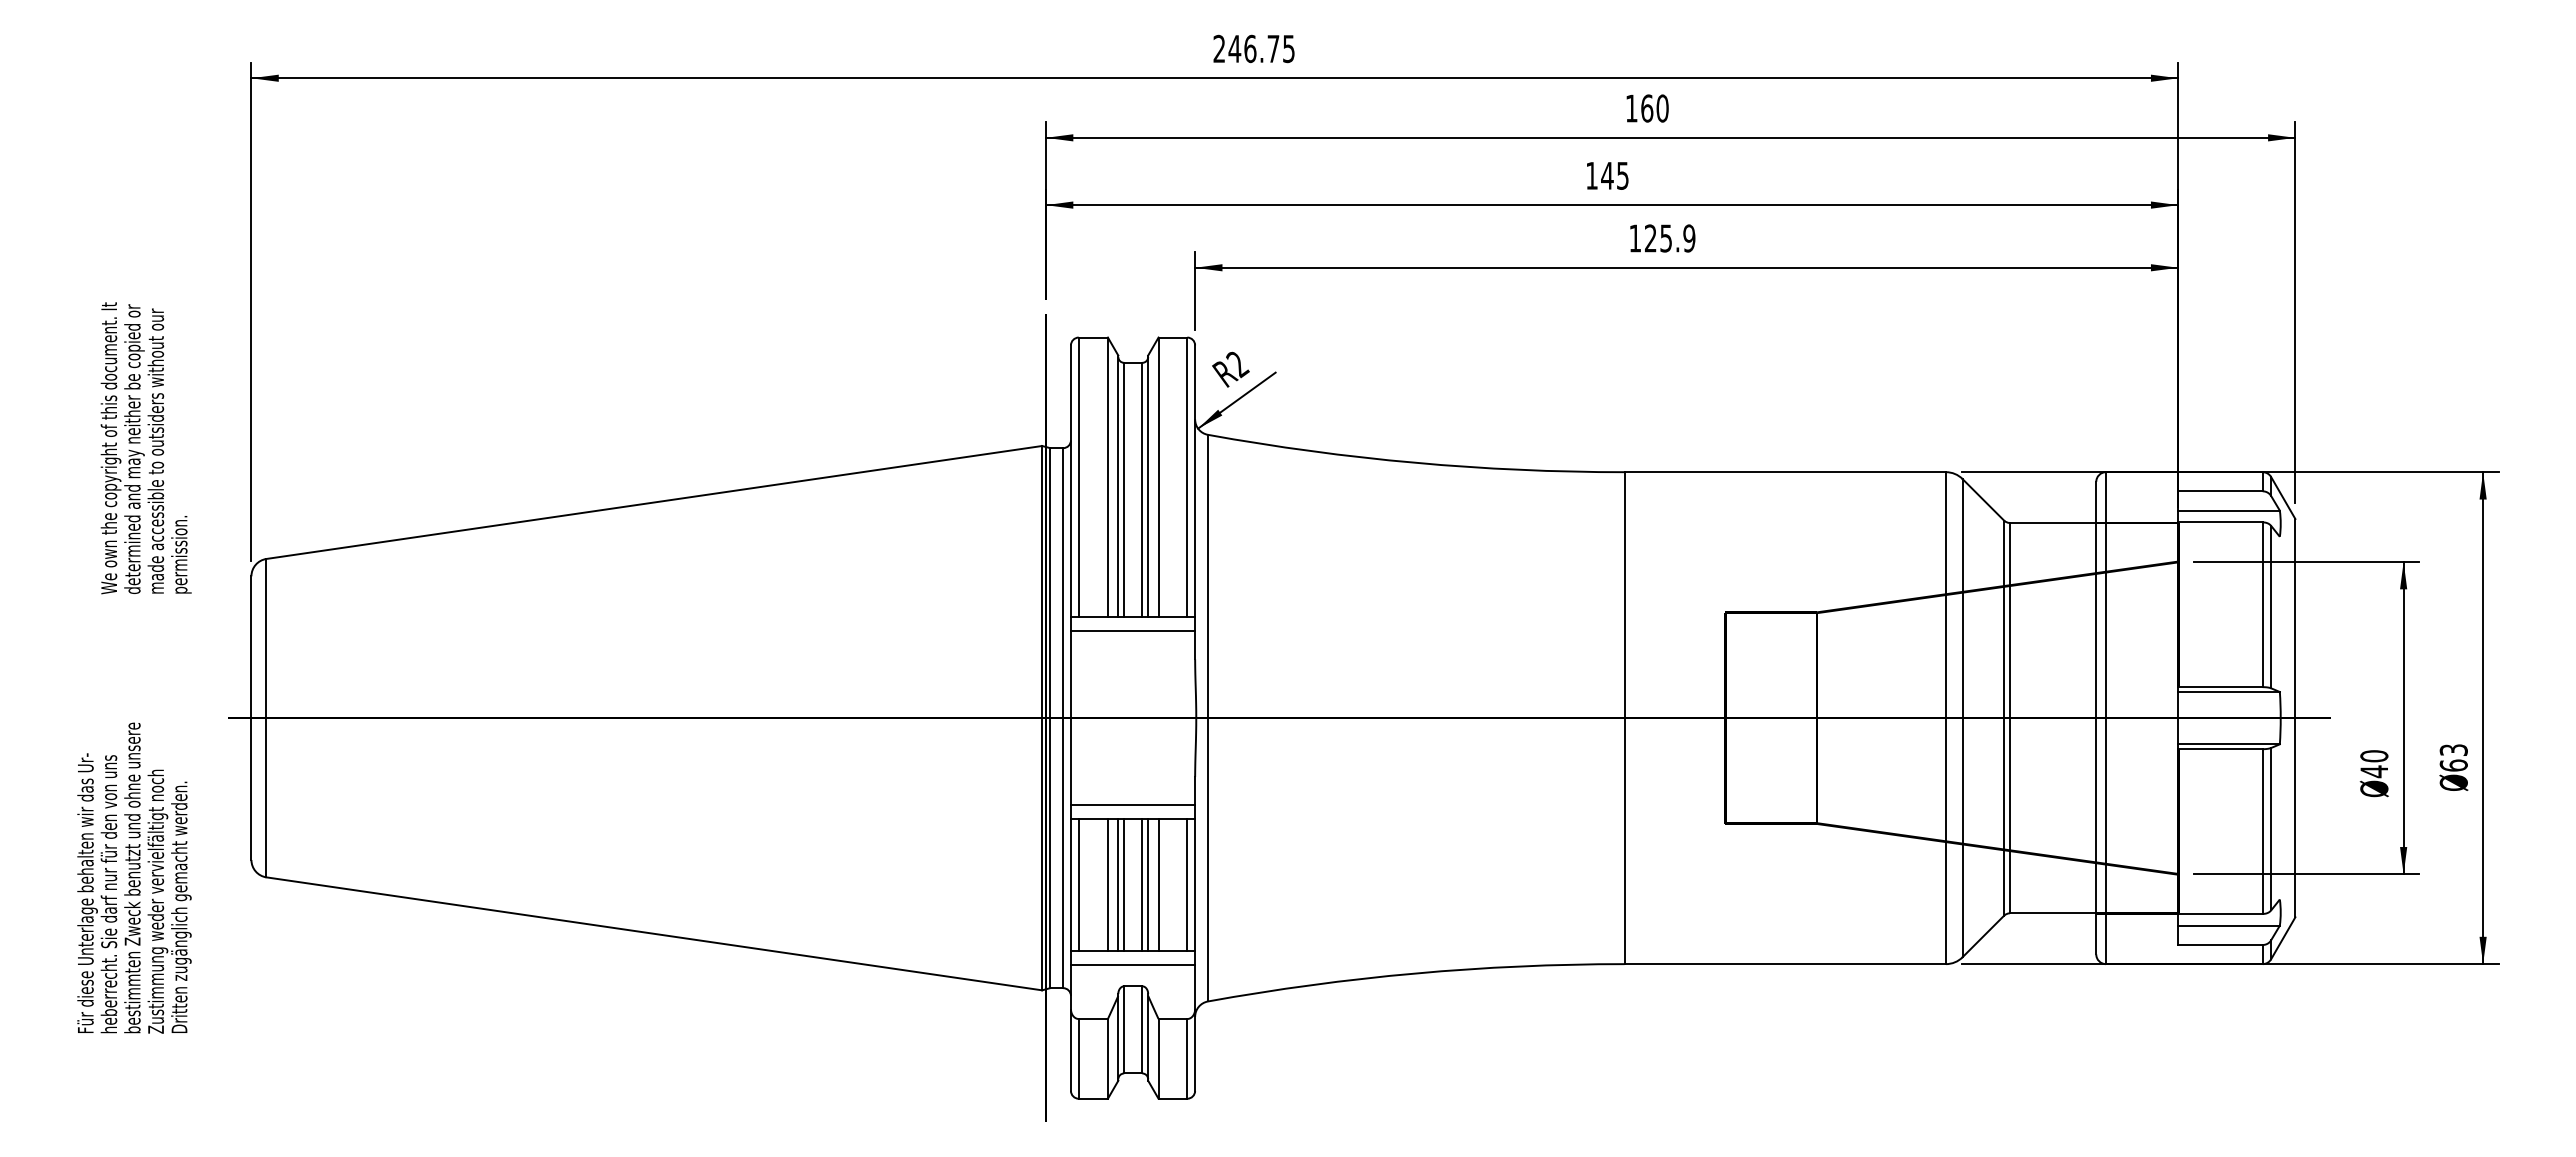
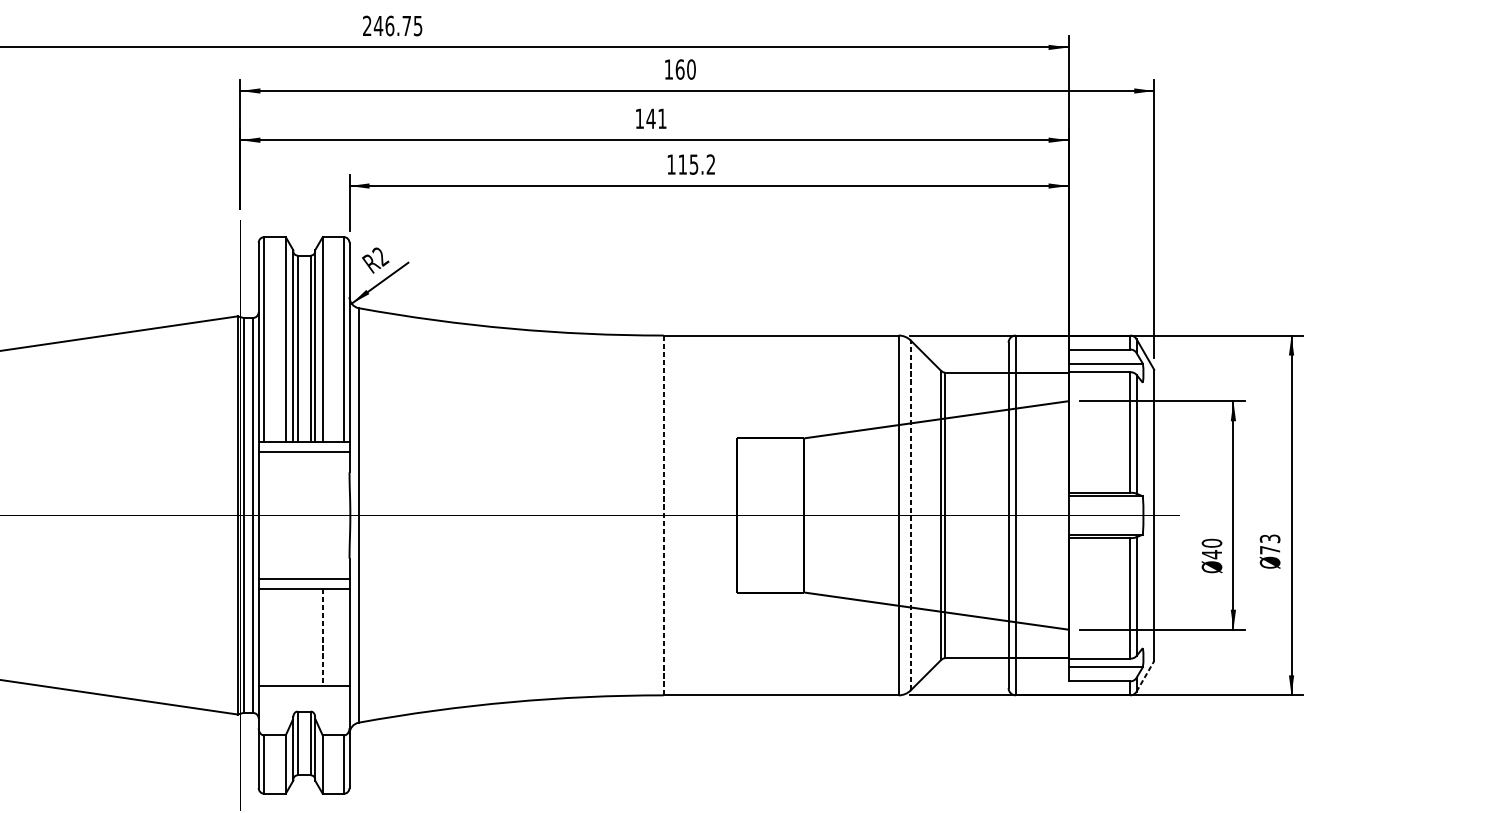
text: (1622, 175) -> (662, 118), 145 -> 141
text: (1670, 238) -> (697, 164), 125.9 -> 115.2
line: (1962, 717) -> (910, 514), solid -> dashed
line: (1624, 718) -> (663, 515), solid -> dashed
text: (2453, 765) -> (1269, 550), 63 -> 73
line: (1078, 884) -> (264, 637), removed
line: (1107, 884) -> (285, 637), removed
line: (1118, 884) -> (293, 637), removed
line: (1124, 884) -> (297, 637), removed
line: (1142, 884) -> (311, 637), removed
line: (1148, 884) -> (315, 637), removed
line: (1187, 884) -> (343, 637), removed
line: (1158, 885) -> (322, 637), solid -> dashed
line: (2283, 937) -> (1145, 675), solid -> dashed
line: (1132, 964) -> (303, 695), removed

